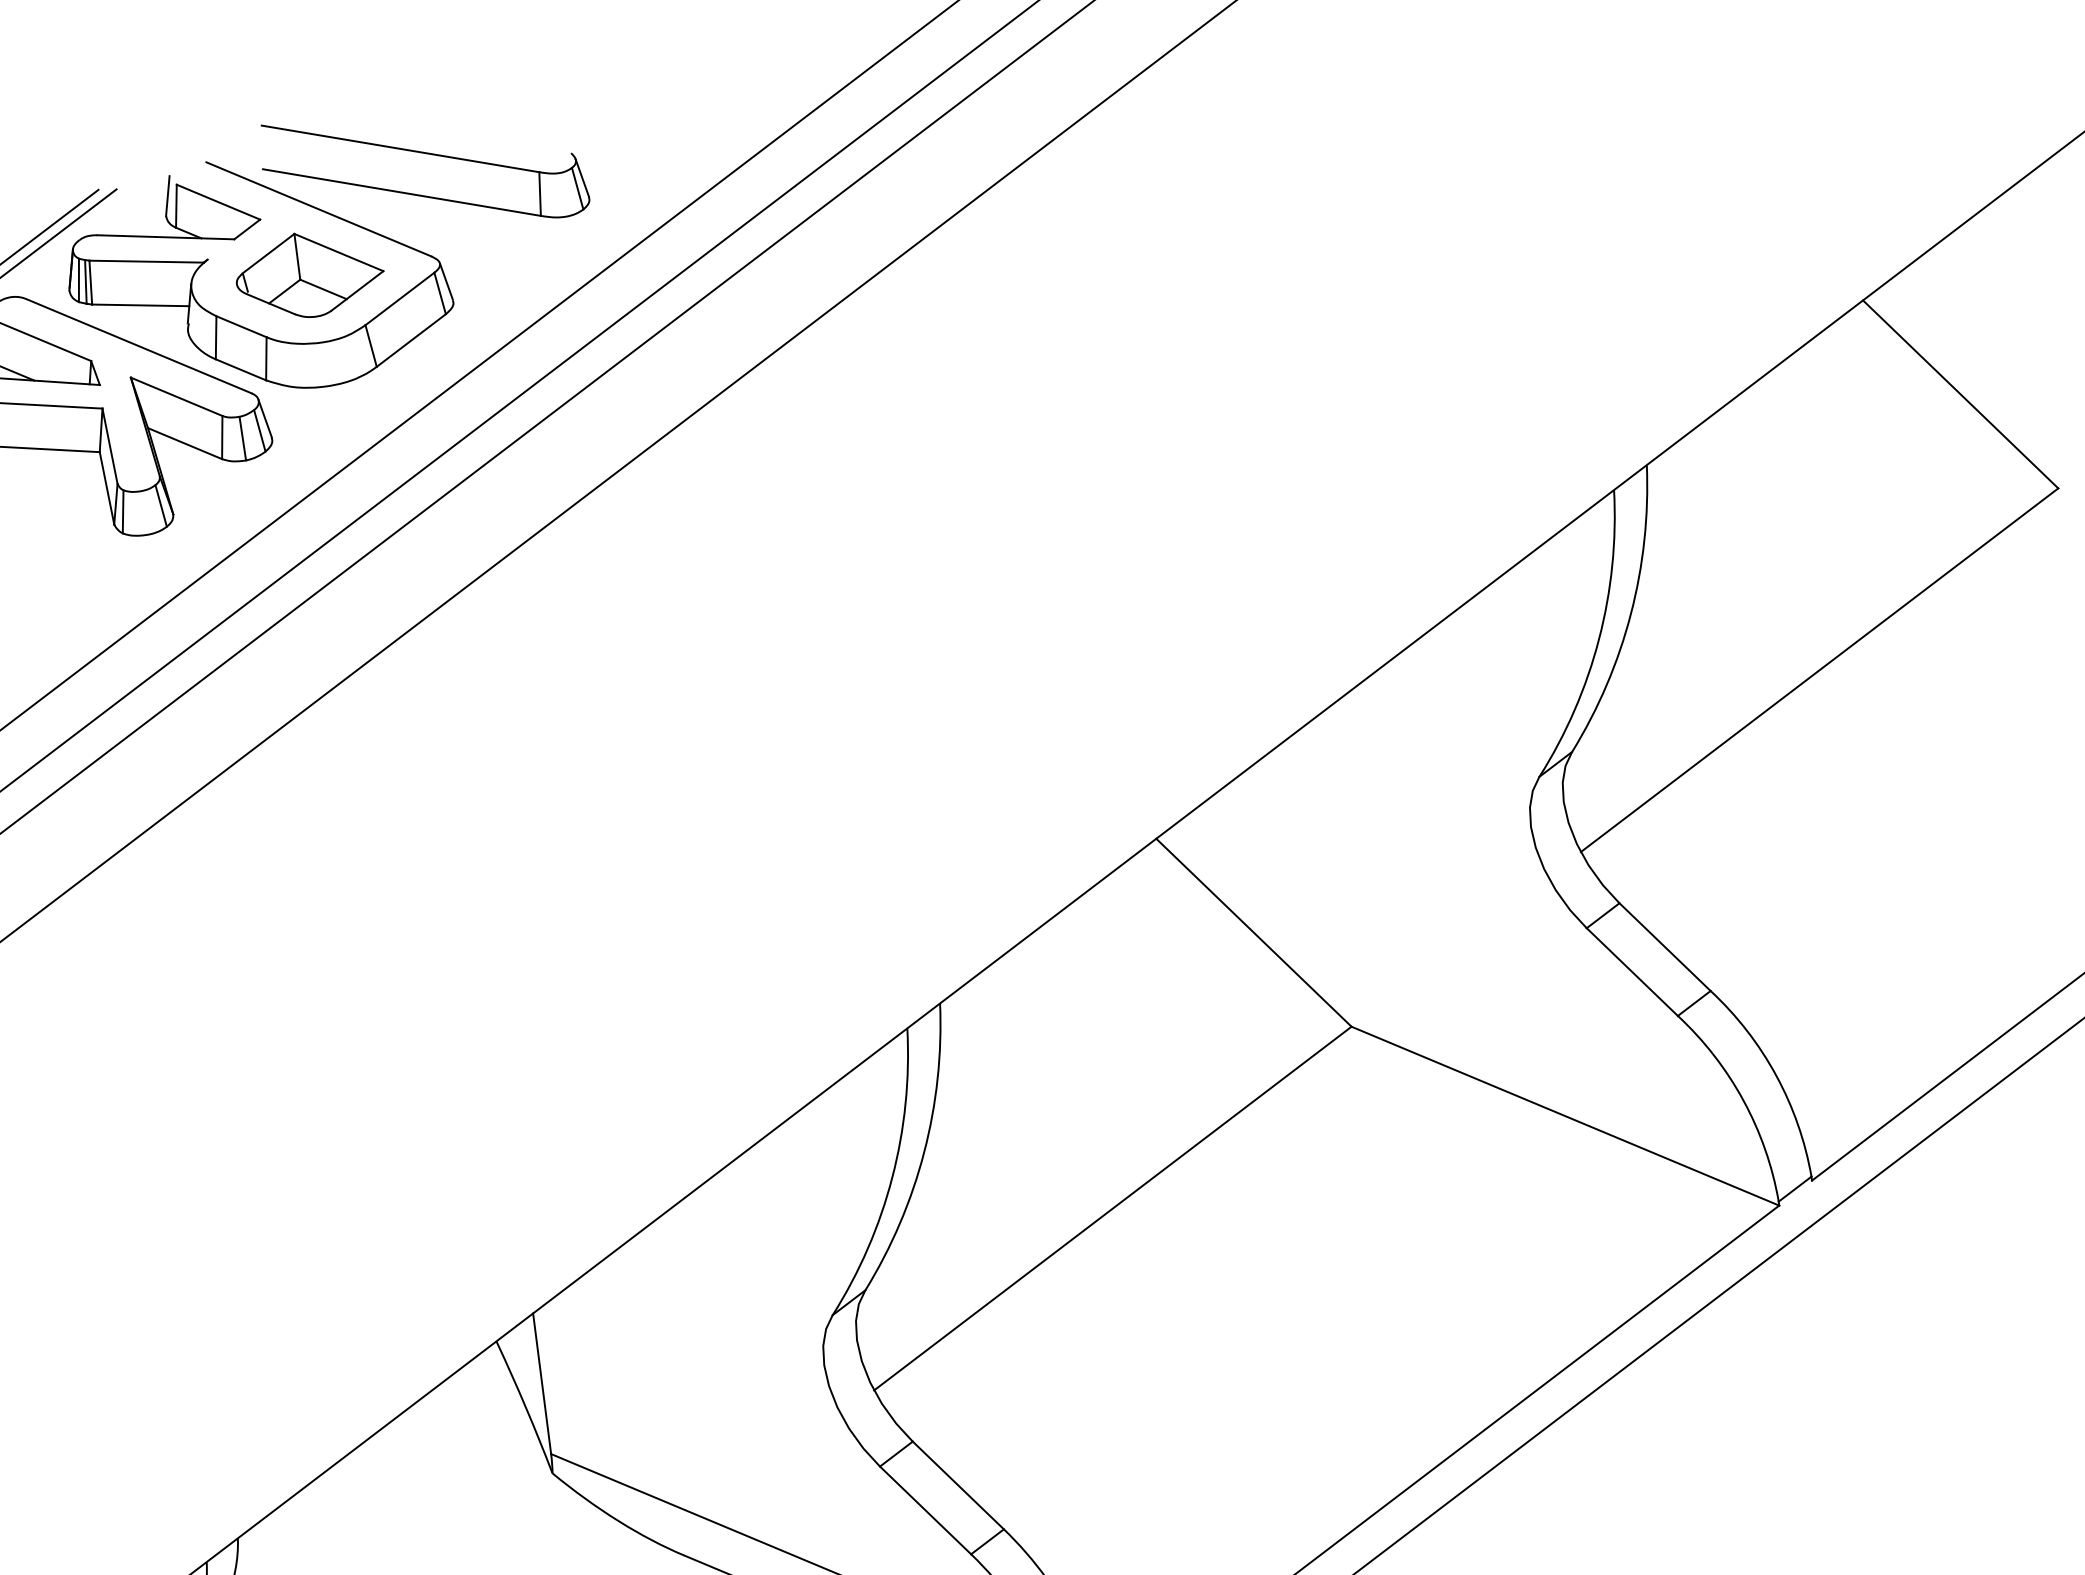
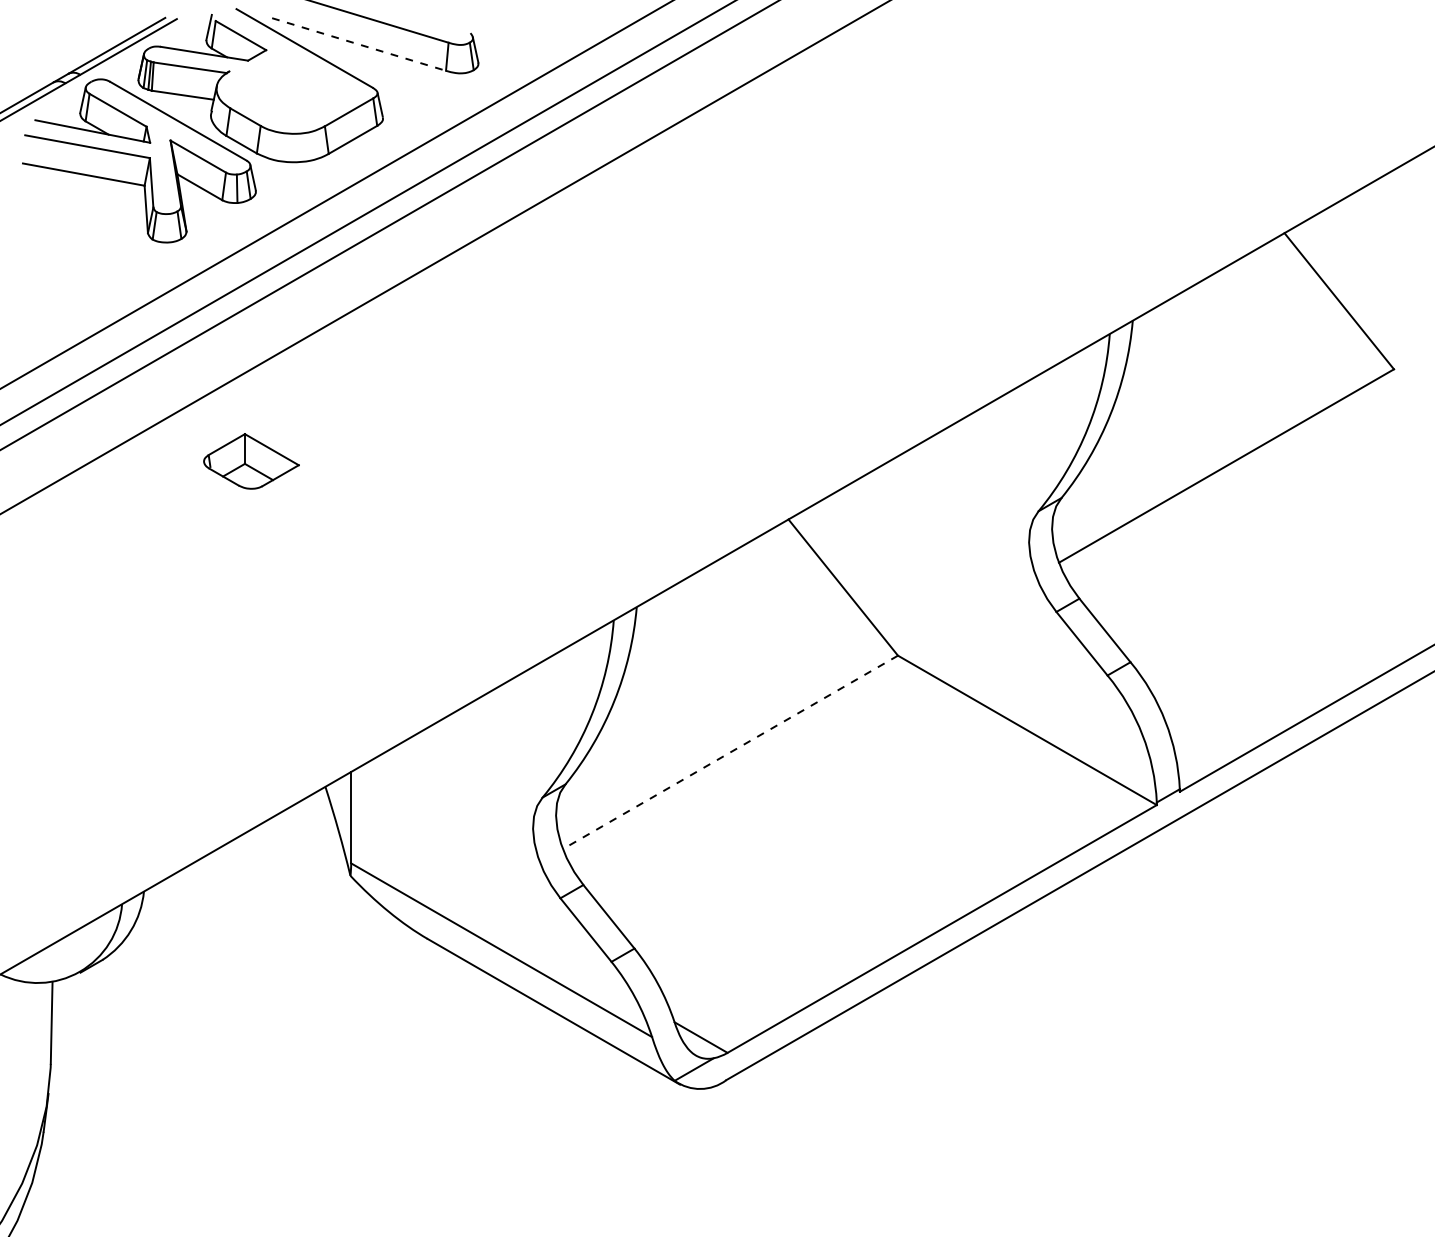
line: (402, 192) -> (359, 44), solid -> dashed
part: (309, 274) -> (251, 461), moved
line: (1112, 1208) -> (730, 752), solid -> dashed

